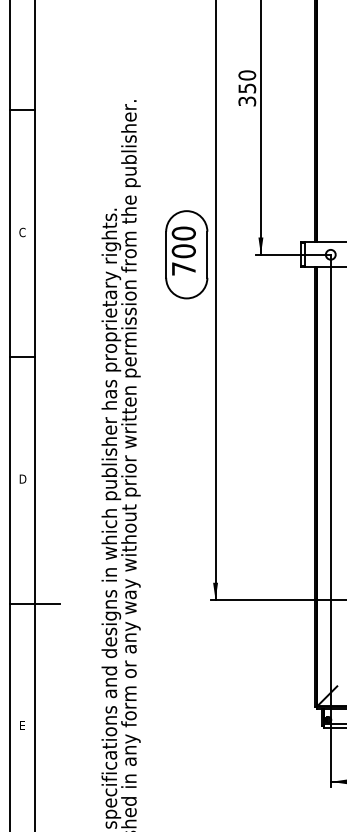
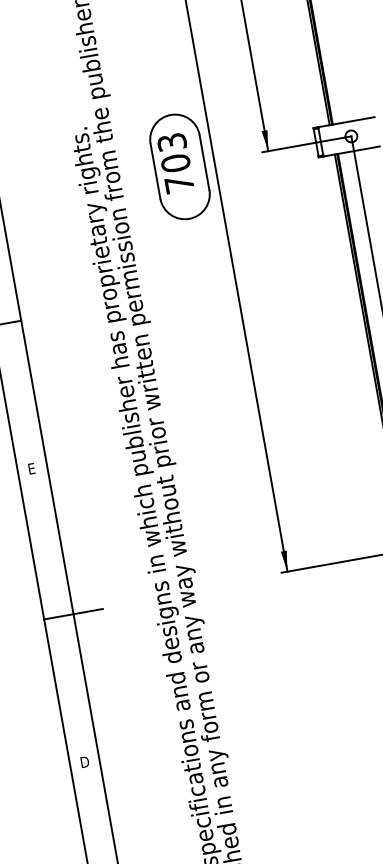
text: (183, 233) -> (171, 142), 700 -> 703
text: (22, 478) -> (31, 467), D -> E
text: (22, 725) -> (84, 761), E -> D

